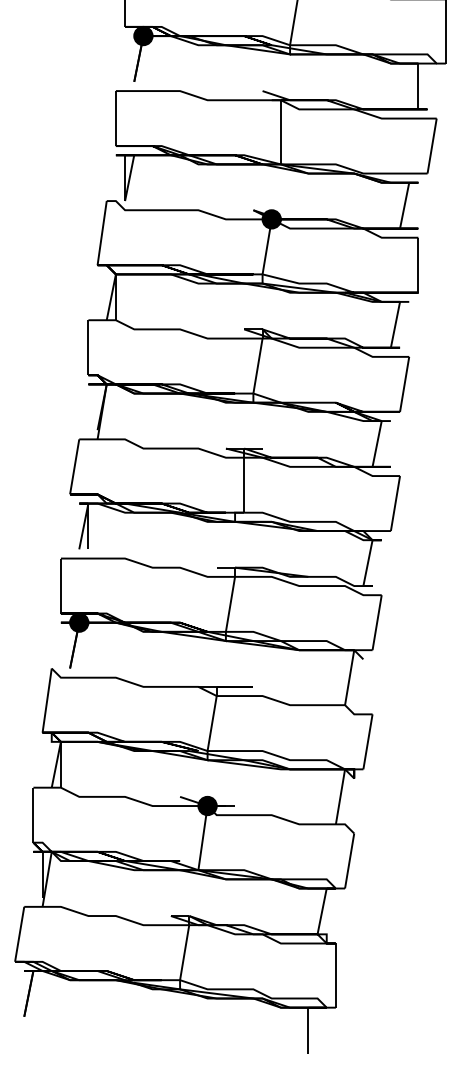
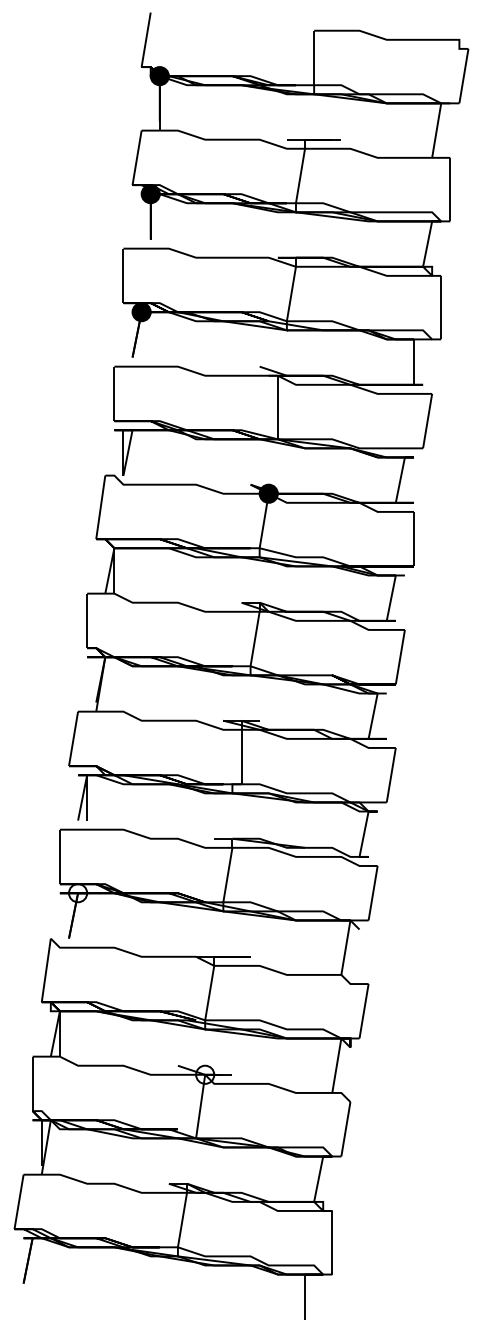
fill: (79, 622) -> (78, 893), removed
fill: (207, 805) -> (205, 1074), removed

